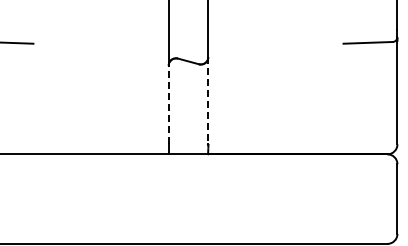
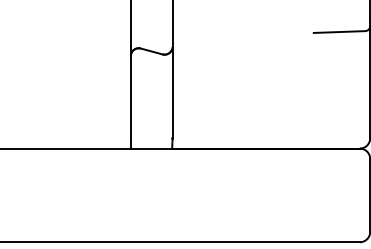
line: (208, 100) -> (172, 92), dashed -> solid
line: (168, 104) -> (130, 96), dashed -> solid

